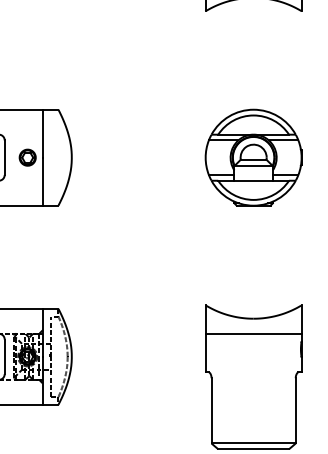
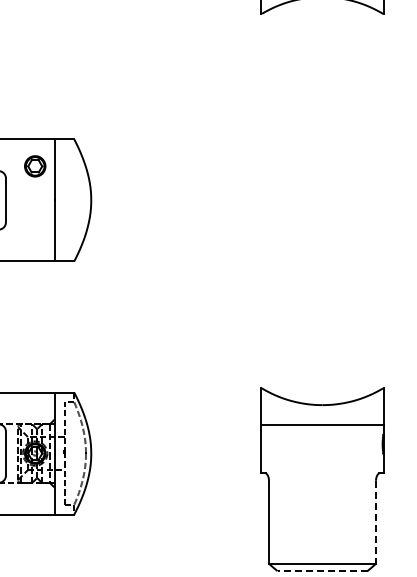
part: (27, 157) -> (35, 166), moved
part: (253, 157) -> (322, 200), removed
line: (296, 411) -> (376, 522), solid -> dashed
line: (253, 449) -> (322, 571), solid -> dashed

